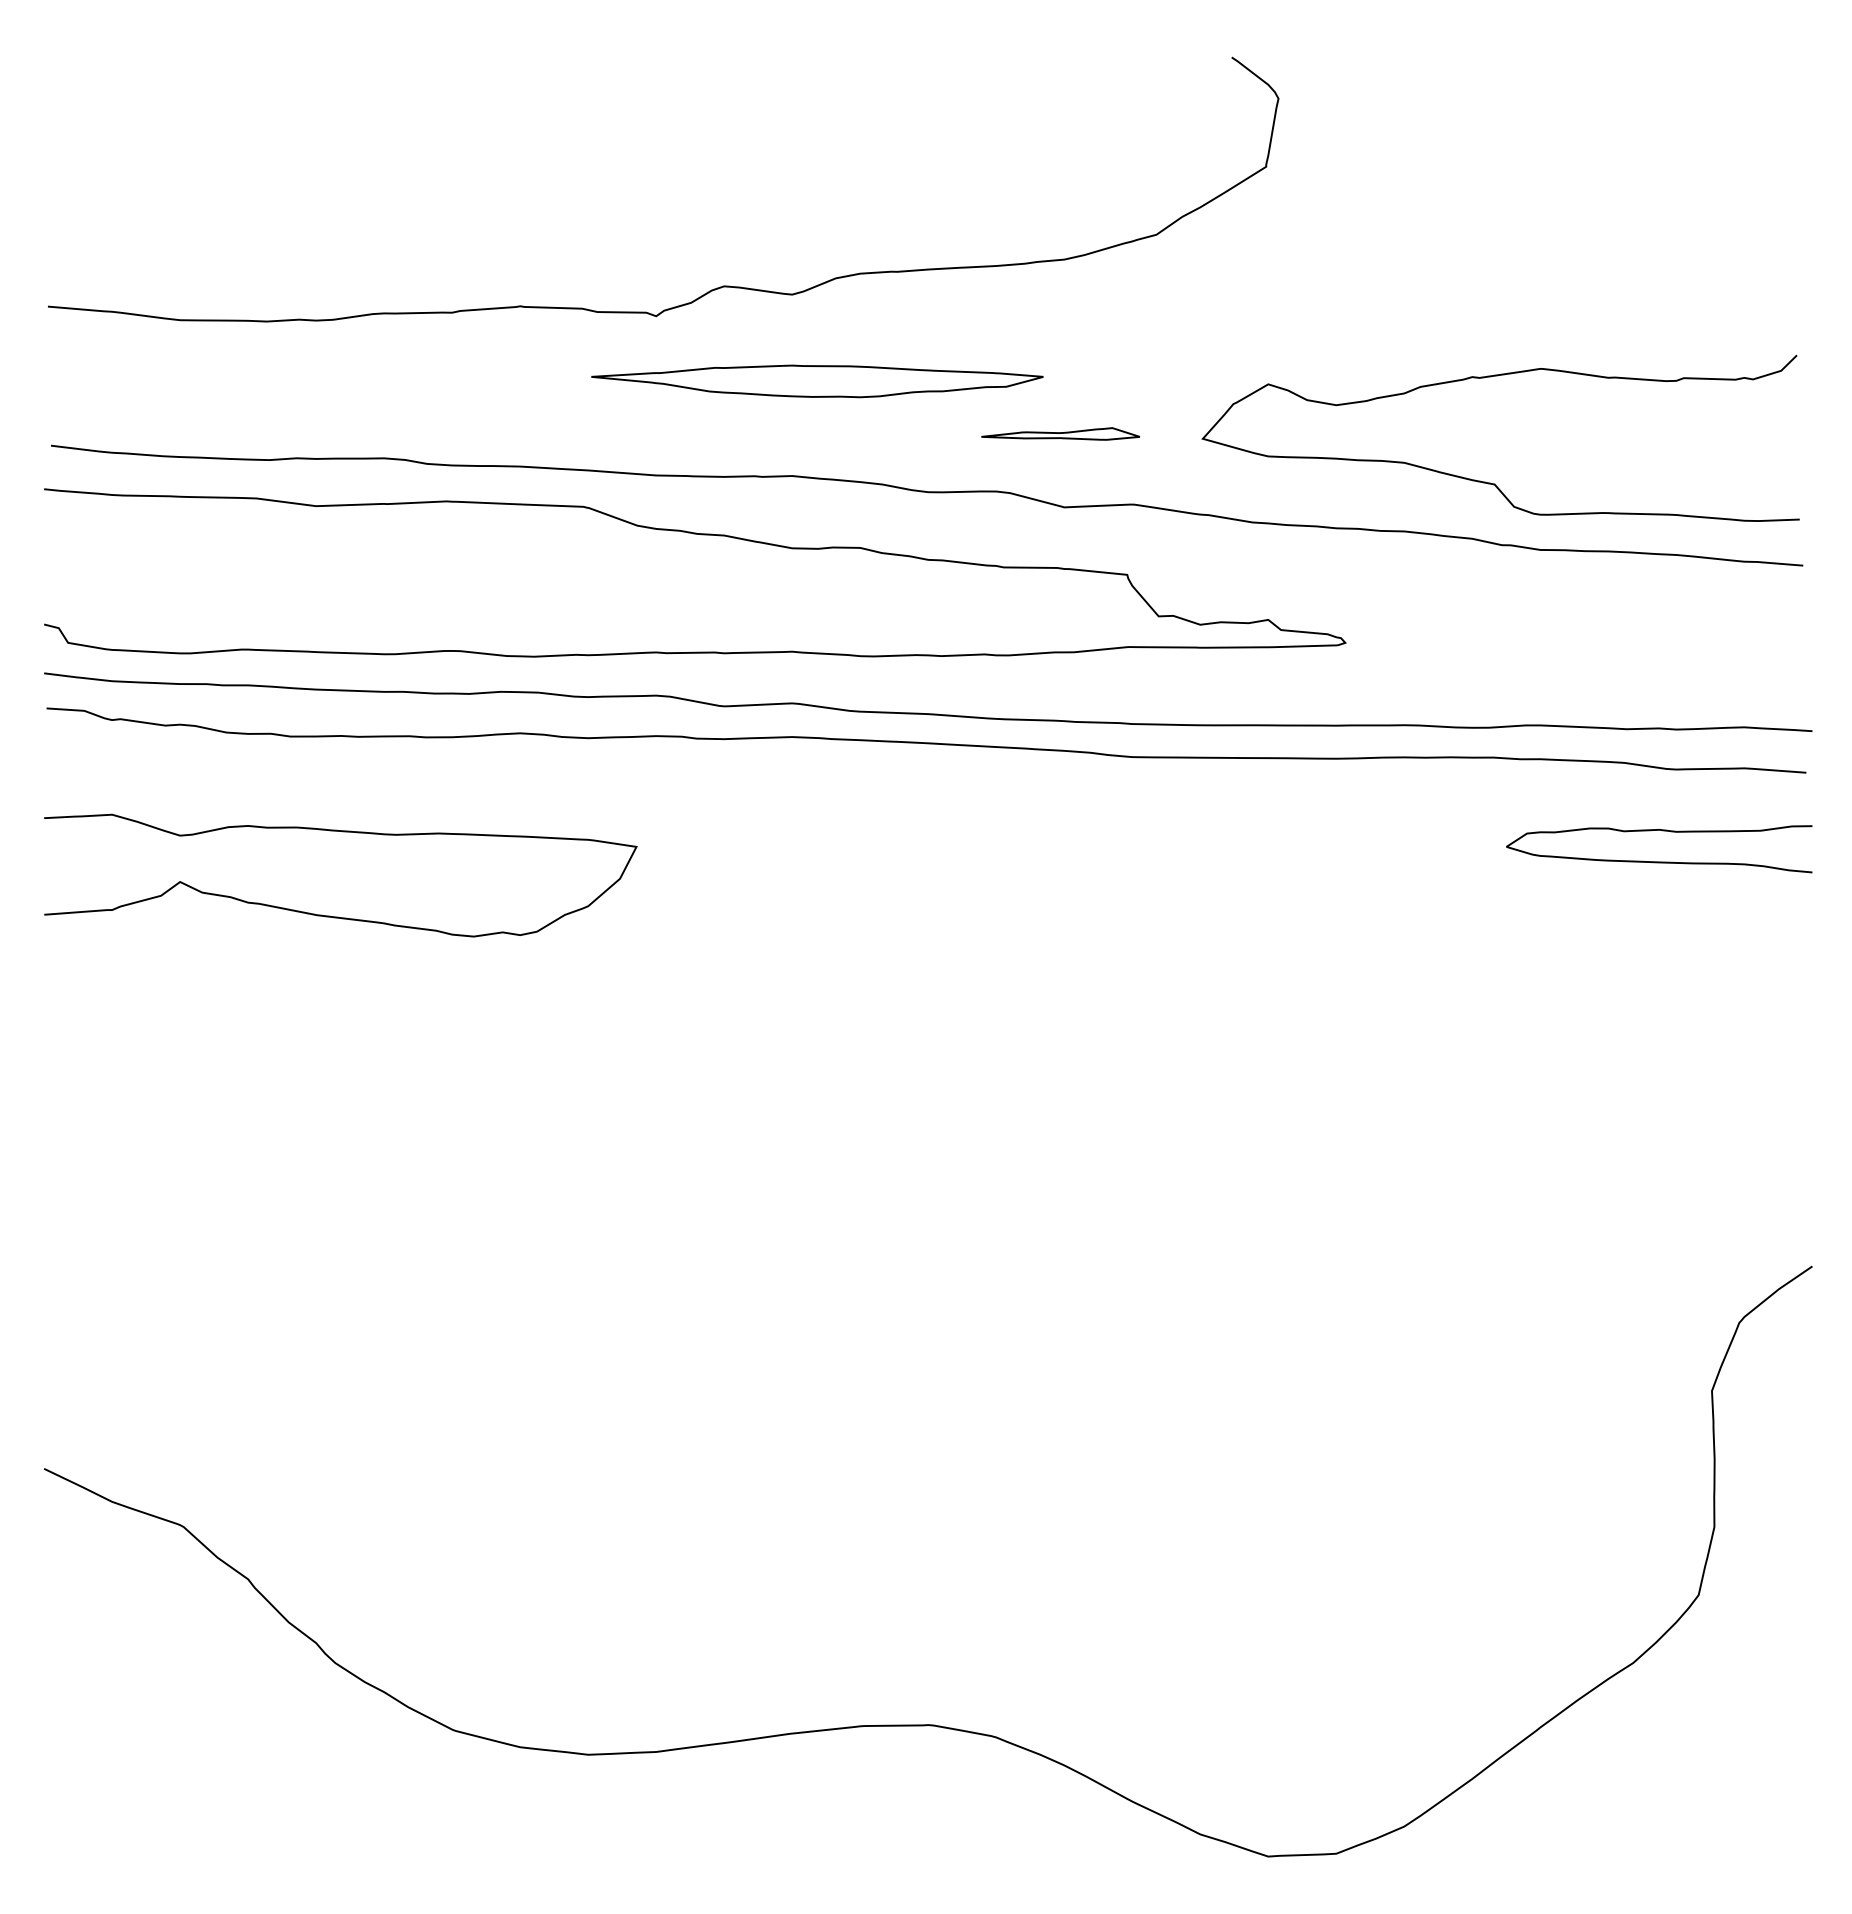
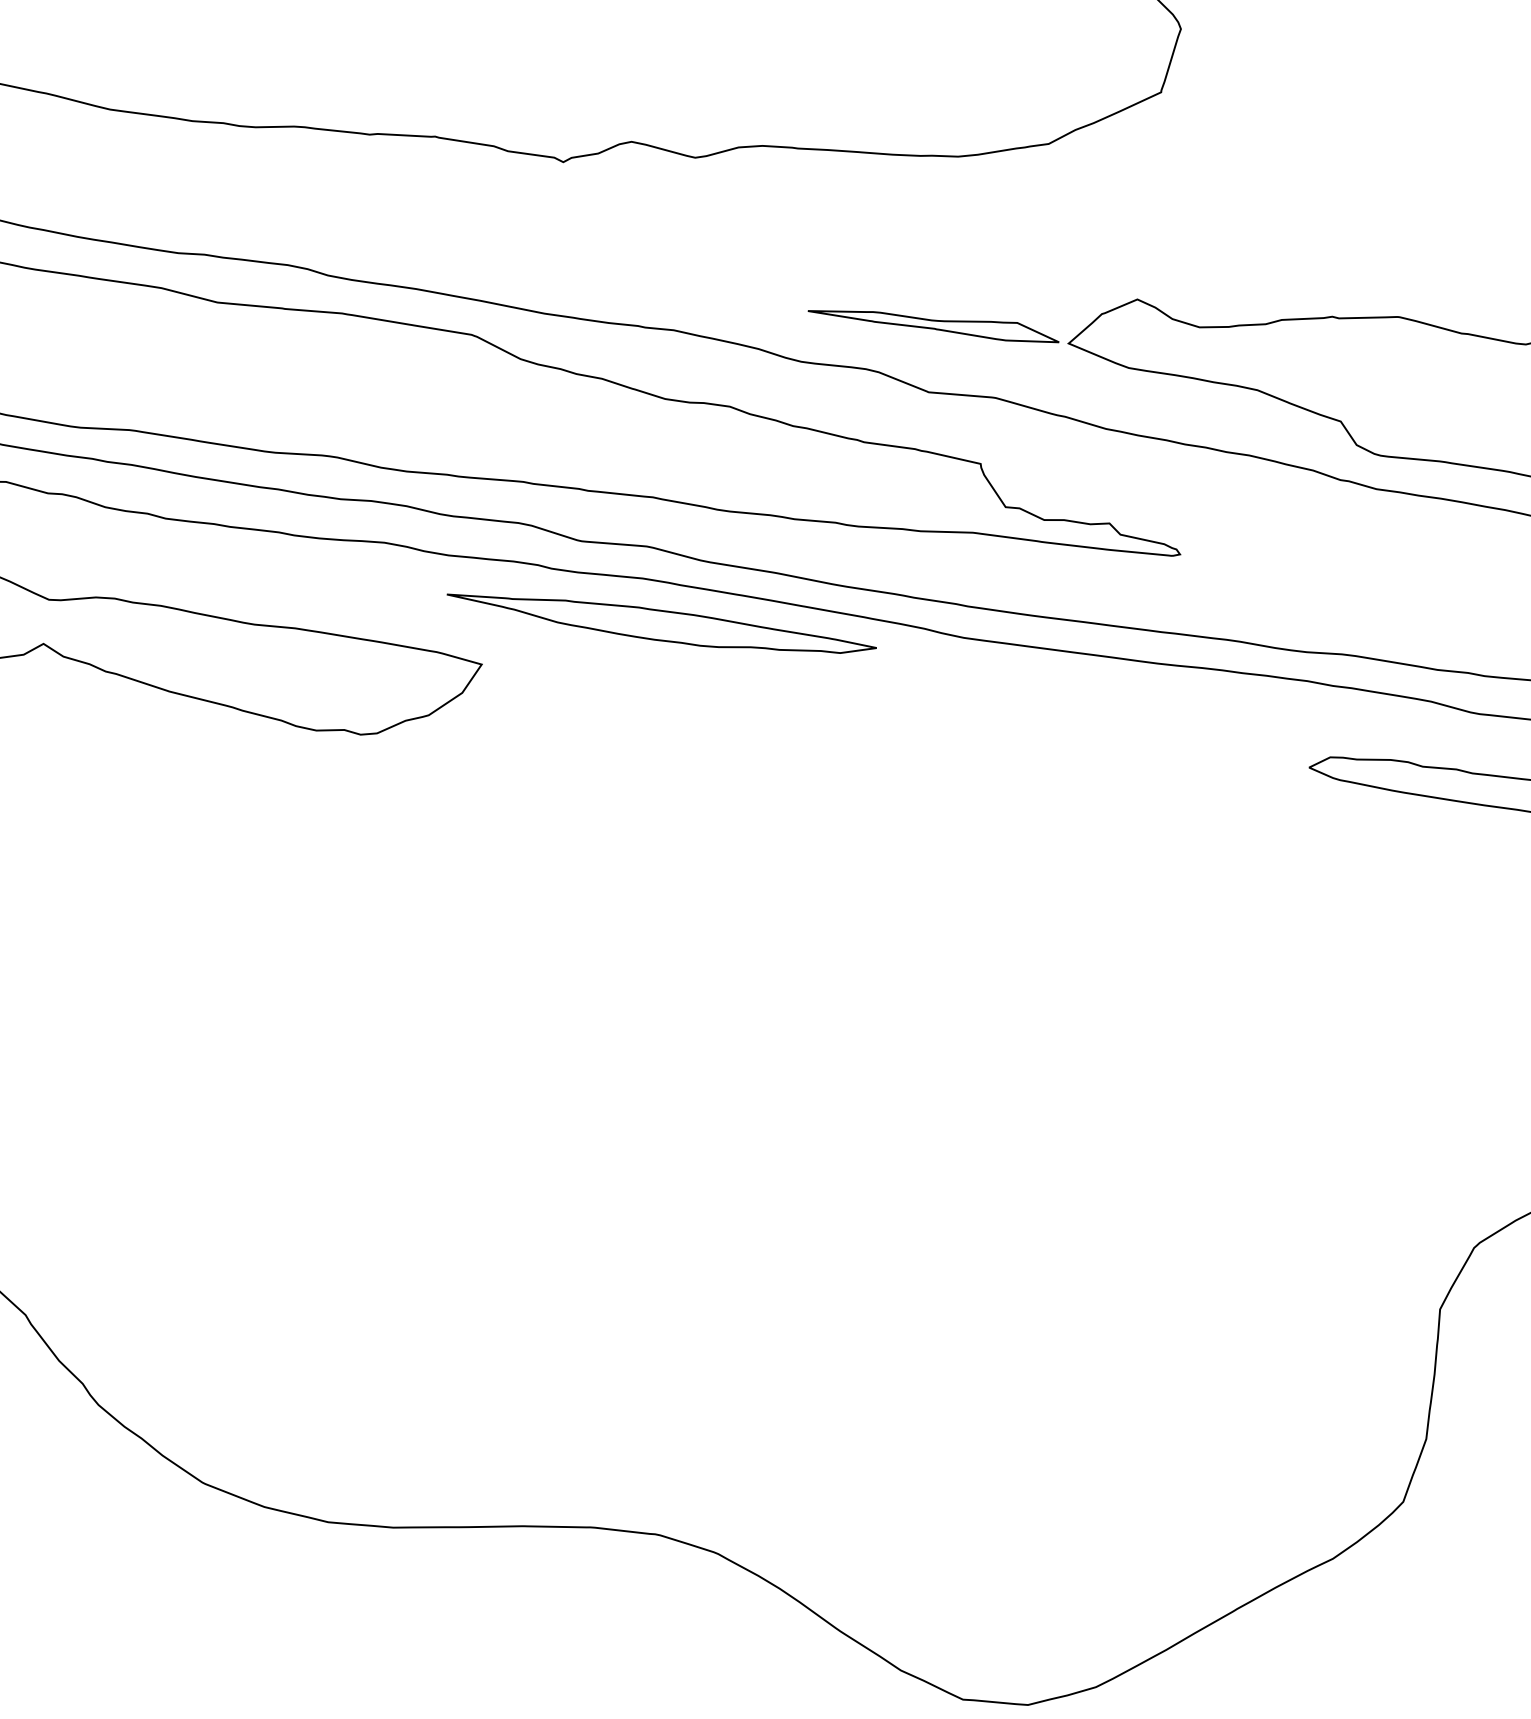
part: (817, 381) -> (661, 625), moved
part: (1060, 433) -> (933, 321), size x1.67

